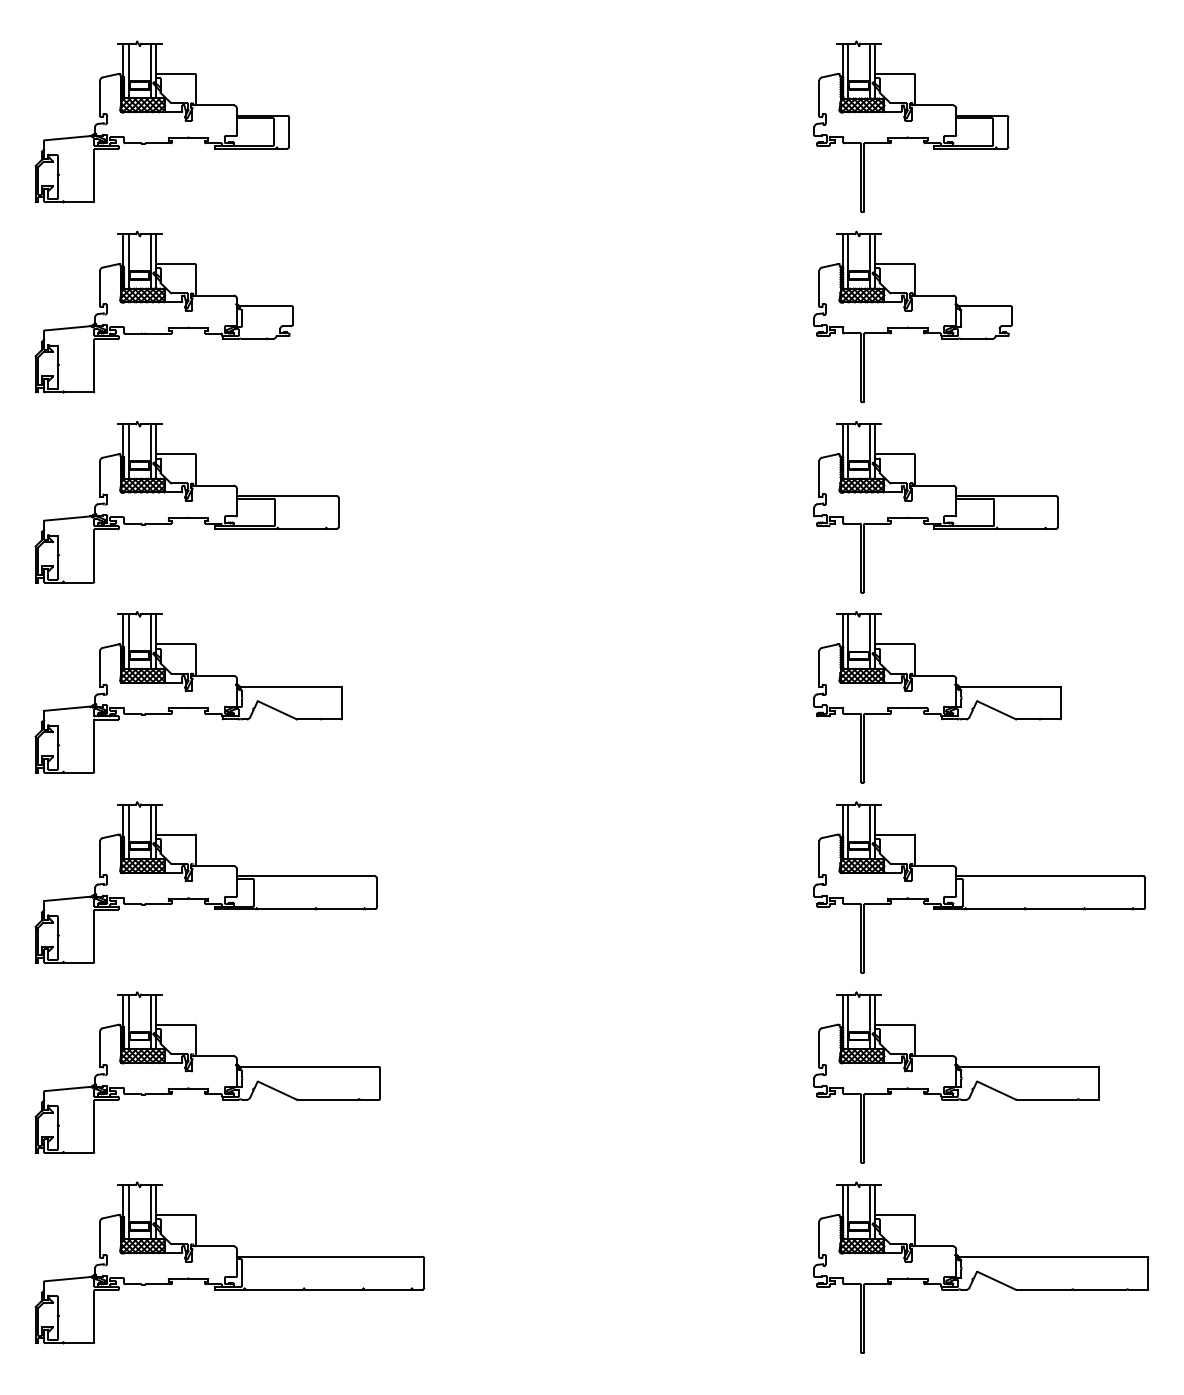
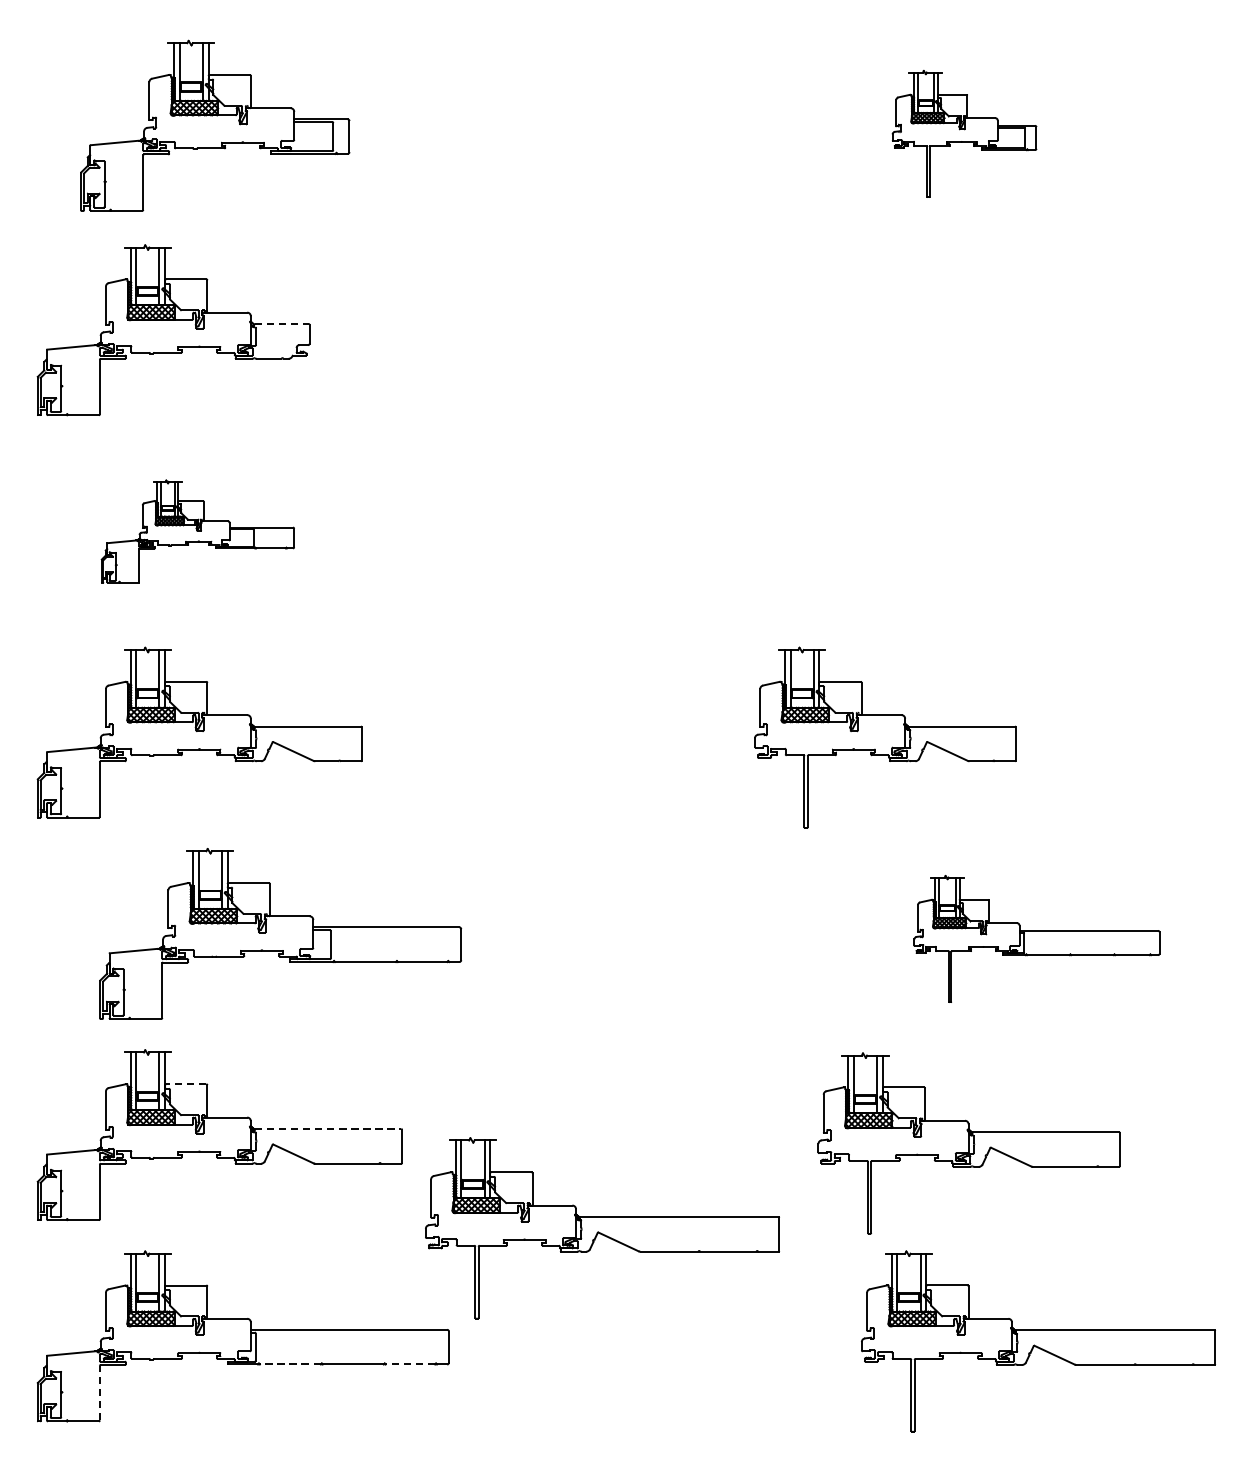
part: (161, 121) -> (214, 125), moved
part: (911, 126) -> (964, 133), size x0.7
line: (266, 306) -> (282, 324), solid -> dashed
part: (912, 316) -> (965, 334), removed
part: (186, 502) -> (197, 531), size x0.6
part: (935, 507) -> (989, 536), removed
part: (937, 697) -> (885, 738), moved
part: (205, 882) -> (279, 933), moved
part: (979, 887) -> (1036, 939), size x0.7
line: (175, 1024) -> (185, 1084), solid -> dashed
line: (310, 1067) -> (328, 1129), solid -> dashed
part: (956, 1077) -> (968, 1143), moved
part: (569, 1160) -> (602, 1227), added
line: (274, 1289) -> (290, 1364), solid -> dashed
line: (387, 1289) -> (410, 1364), solid -> dashed
line: (94, 1316) -> (100, 1393), solid -> dashed

